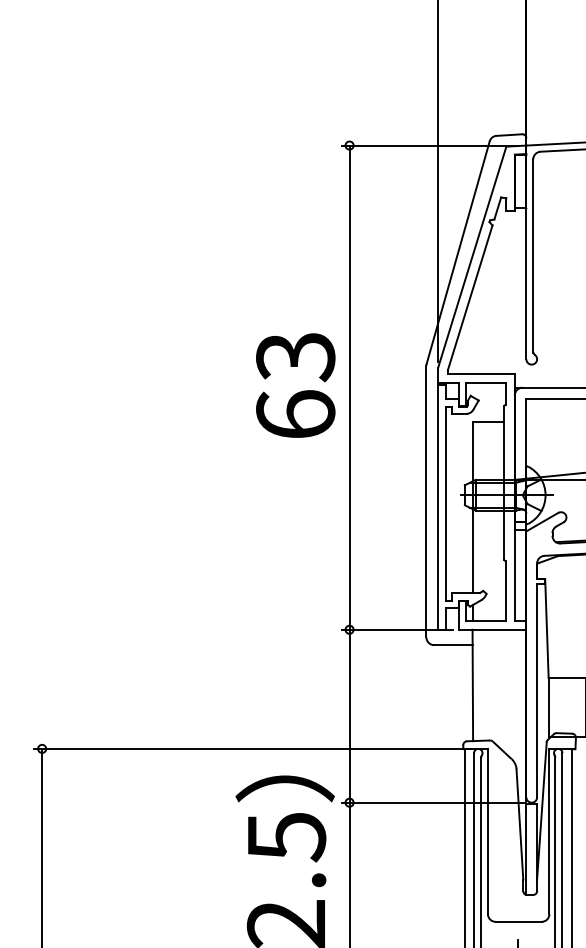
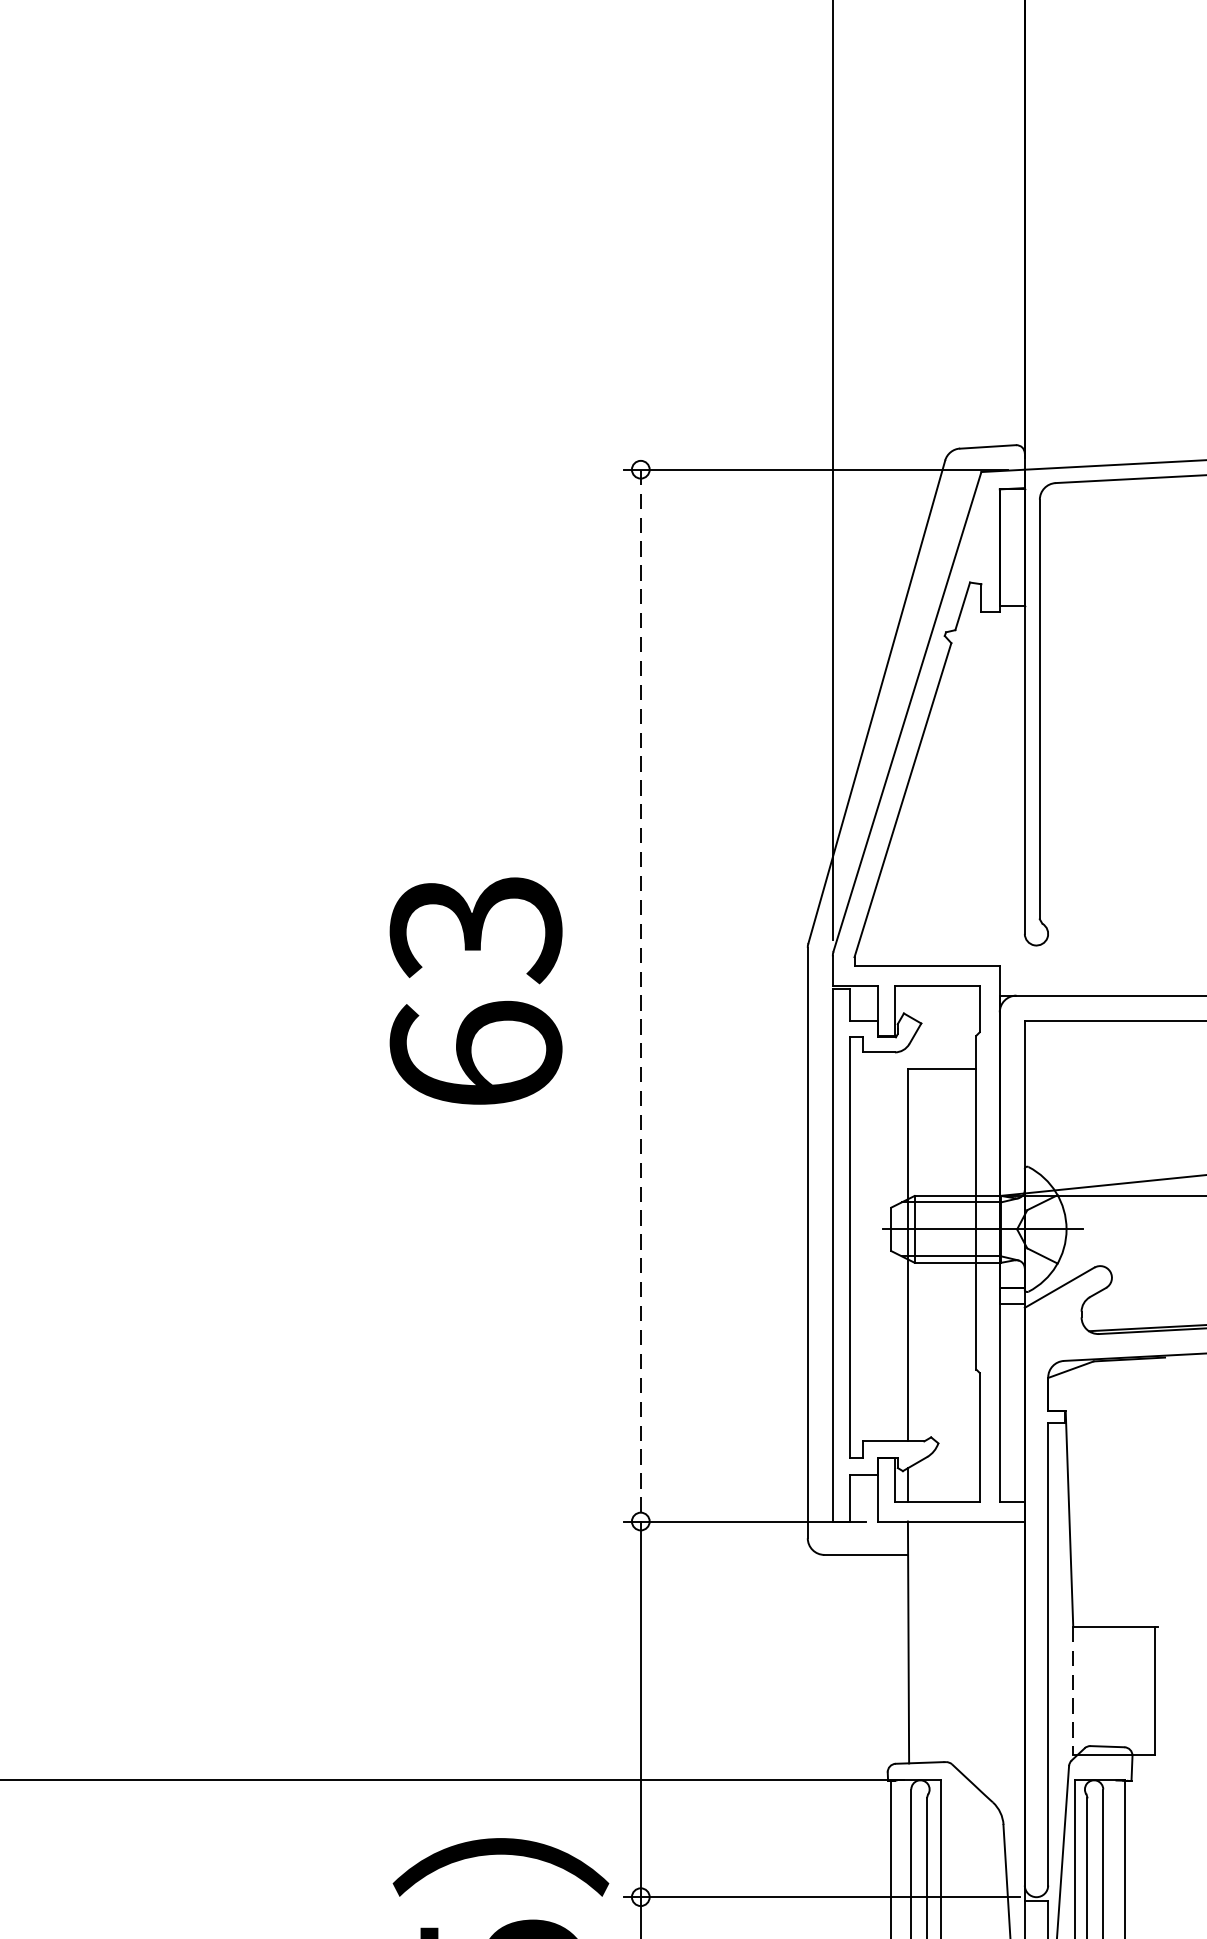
text: (295, 385) -> (475, 990), moved
line: (349, 388) -> (640, 997), solid -> dashed
line: (548, 707) -> (1072, 1690), solid -> dashed

